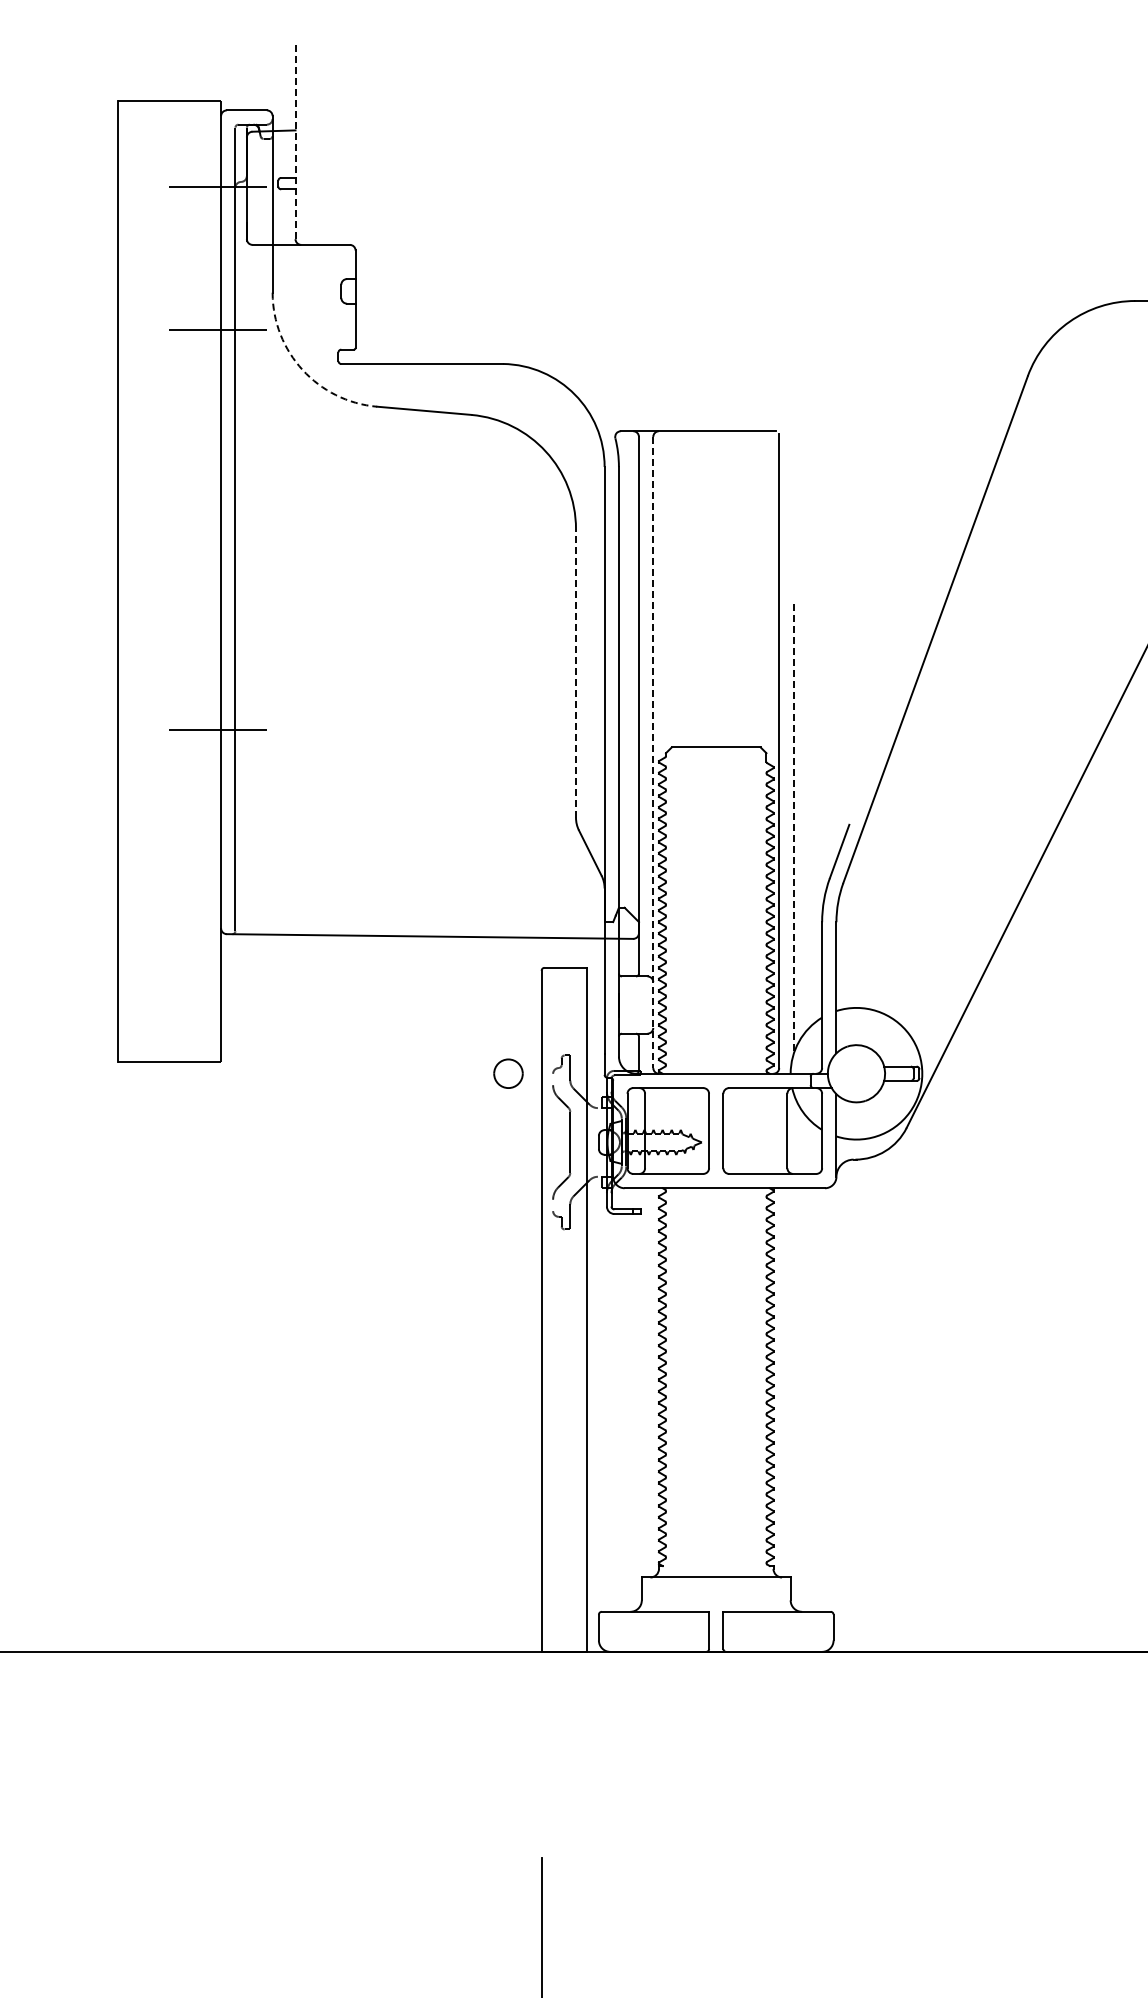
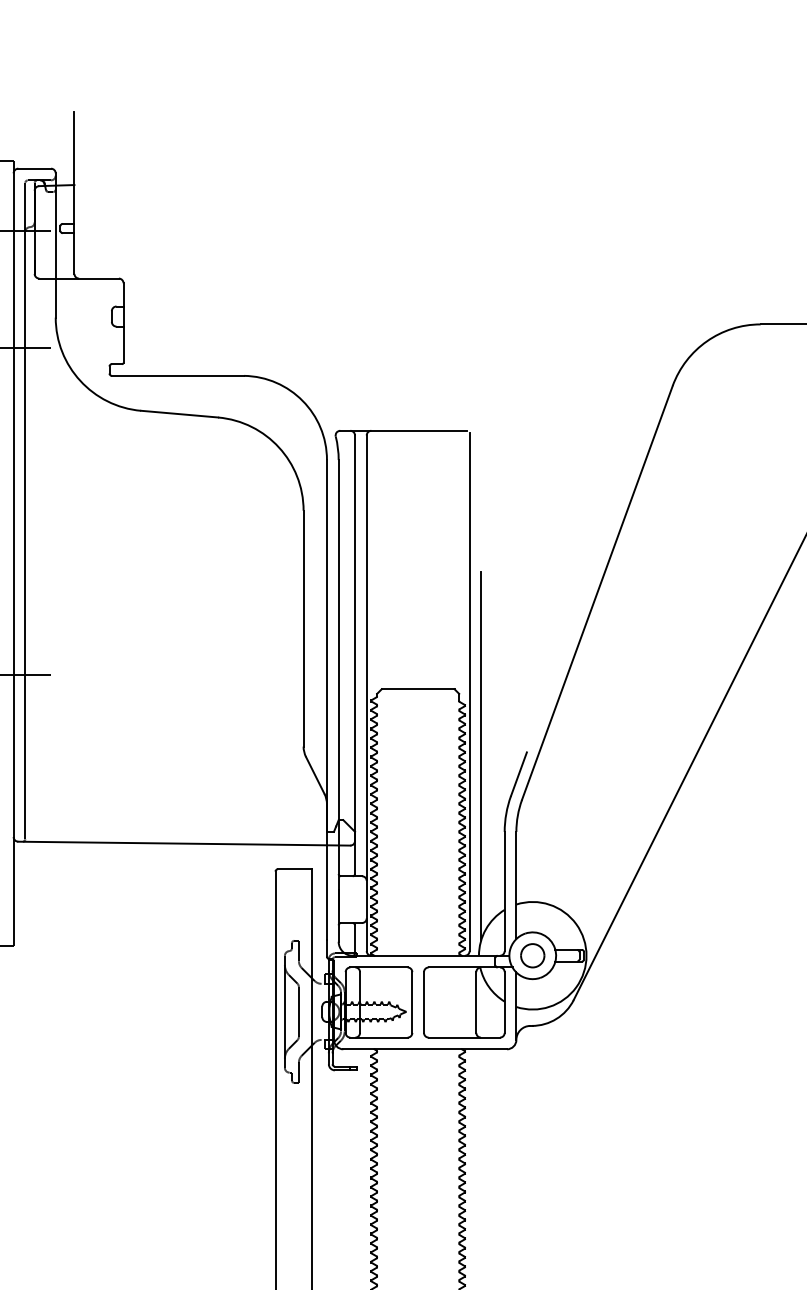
line: (295, 139) -> (74, 192), dashed -> solid
arc: (302, 370) -> (80, 381), dashed -> solid
line: (576, 672) -> (304, 627), dashed -> solid
line: (653, 752) -> (366, 693), dashed -> solid
line: (793, 829) -> (481, 756), dashed -> solid
part: (508, 1073) -> (532, 955), moved
line: (553, 1142) -> (285, 1011), added

